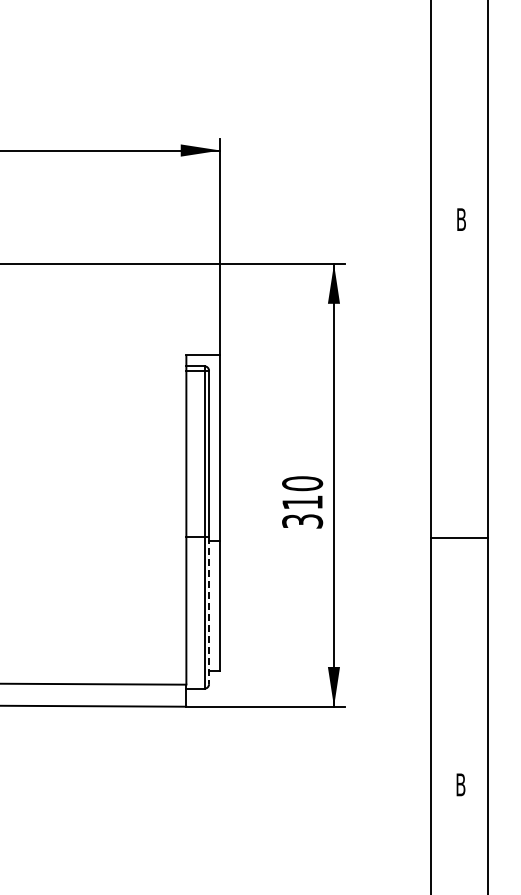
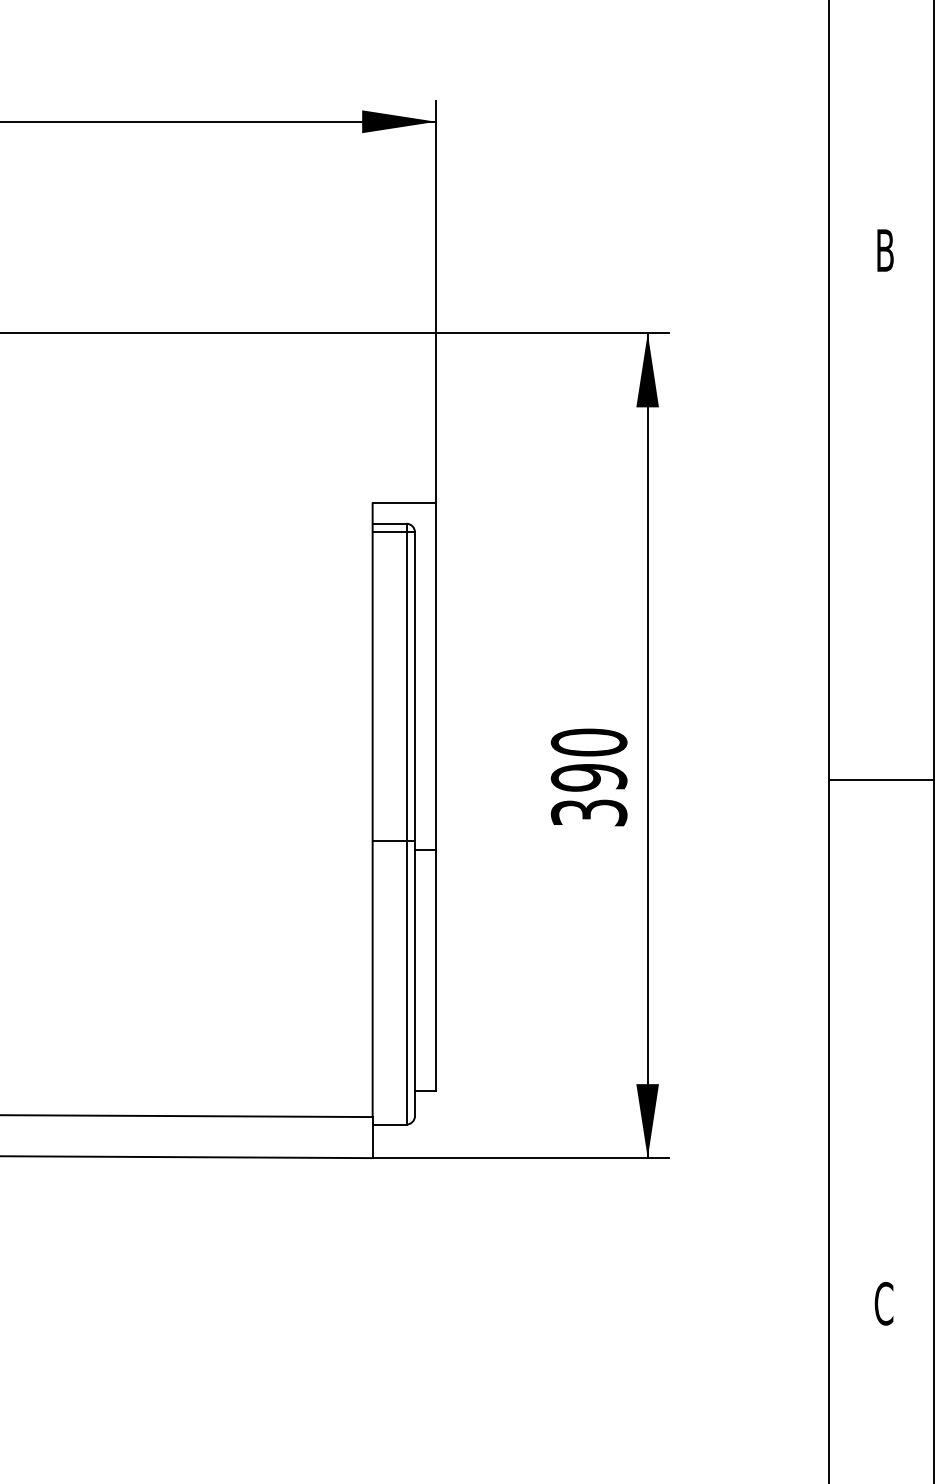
text: (302, 502) -> (589, 777), 310 -> 390
line: (459, 537) -> (881, 779), moved
line: (209, 610) -> (415, 978), dashed -> solid
text: (460, 784) -> (883, 1303), B -> C

